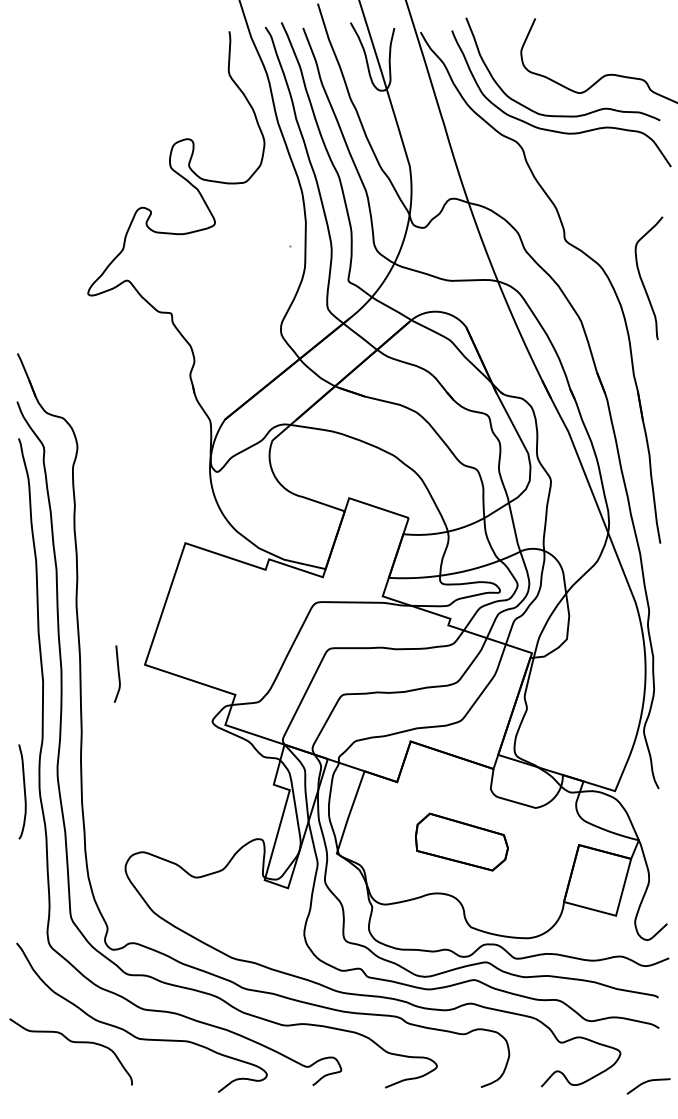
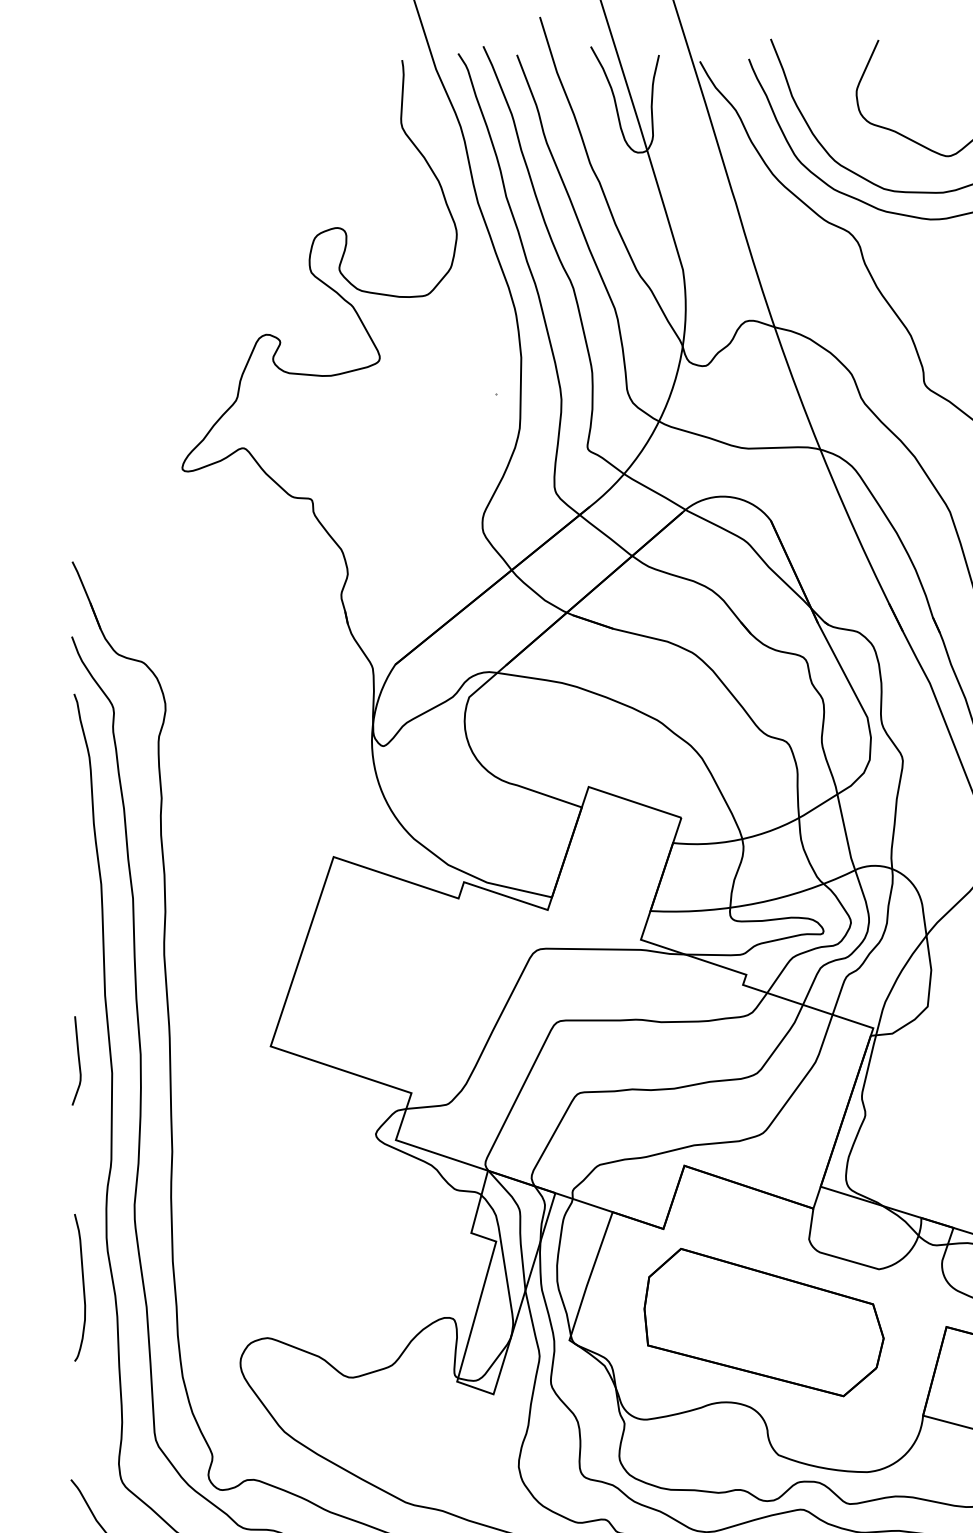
curve: (117, 672) -> (76, 1058), moved
curve: (24, 791) -> (83, 1287), moved
part: (461, 841) -> (763, 1321), size x1.67

